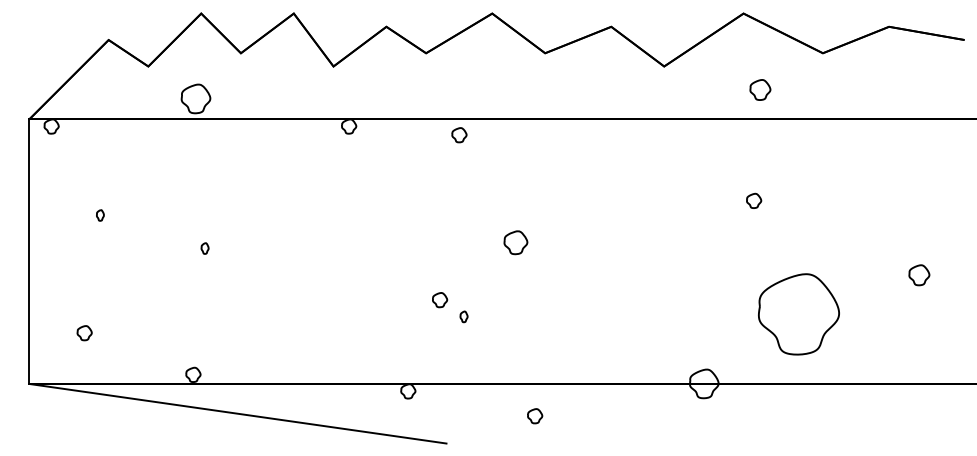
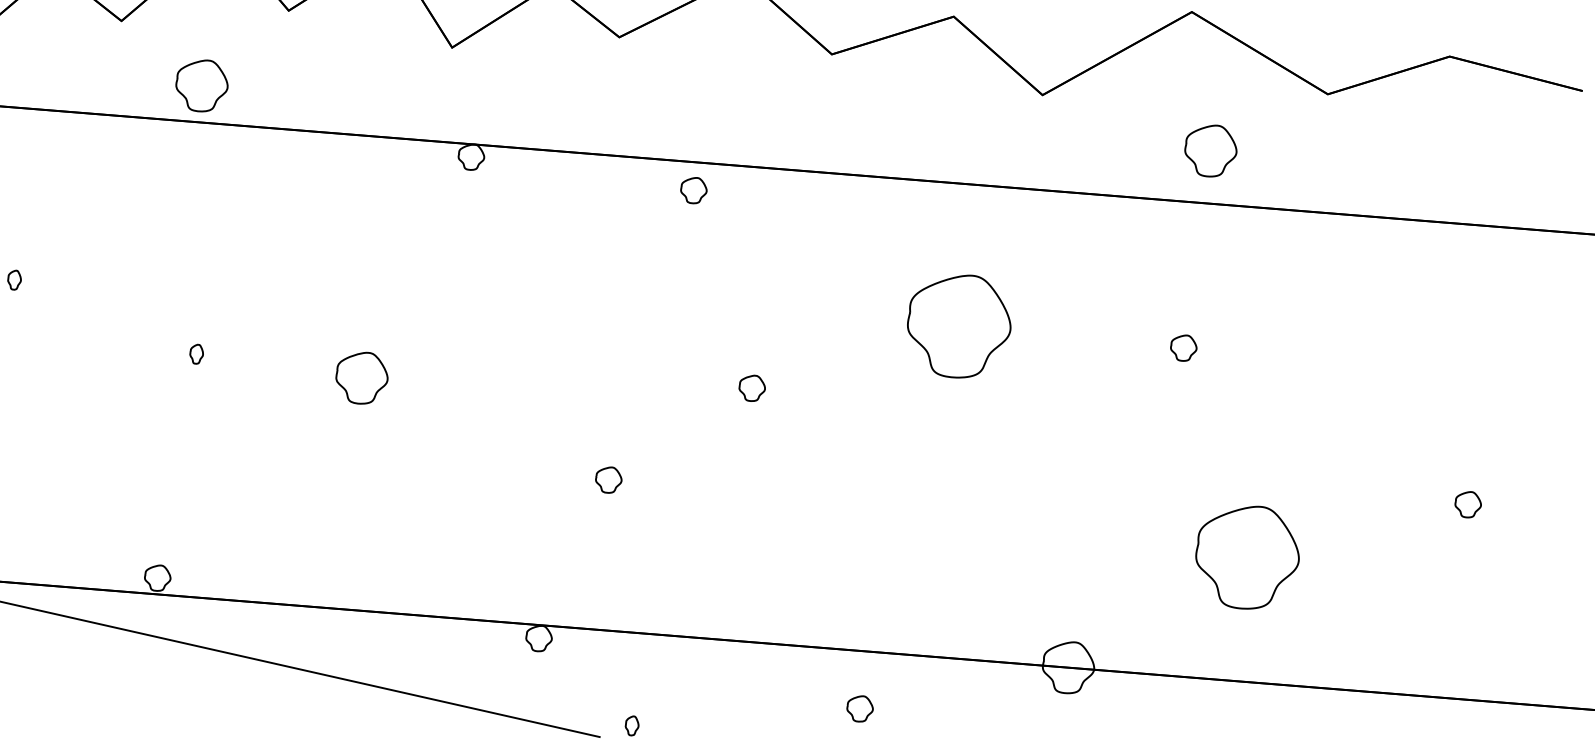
part: (760, 89) -> (1211, 150), size x1.43
part: (459, 135) -> (693, 191), moved
part: (627, 198) -> (958, 325), added
part: (515, 242) -> (751, 388), size x0.62
part: (298, 254) -> (362, 378), added
part: (919, 275) -> (1468, 504), size x0.71
part: (798, 314) -> (1246, 557), size x0.71
part: (463, 316) -> (631, 725), moved
part: (535, 416) -> (860, 709), moved

